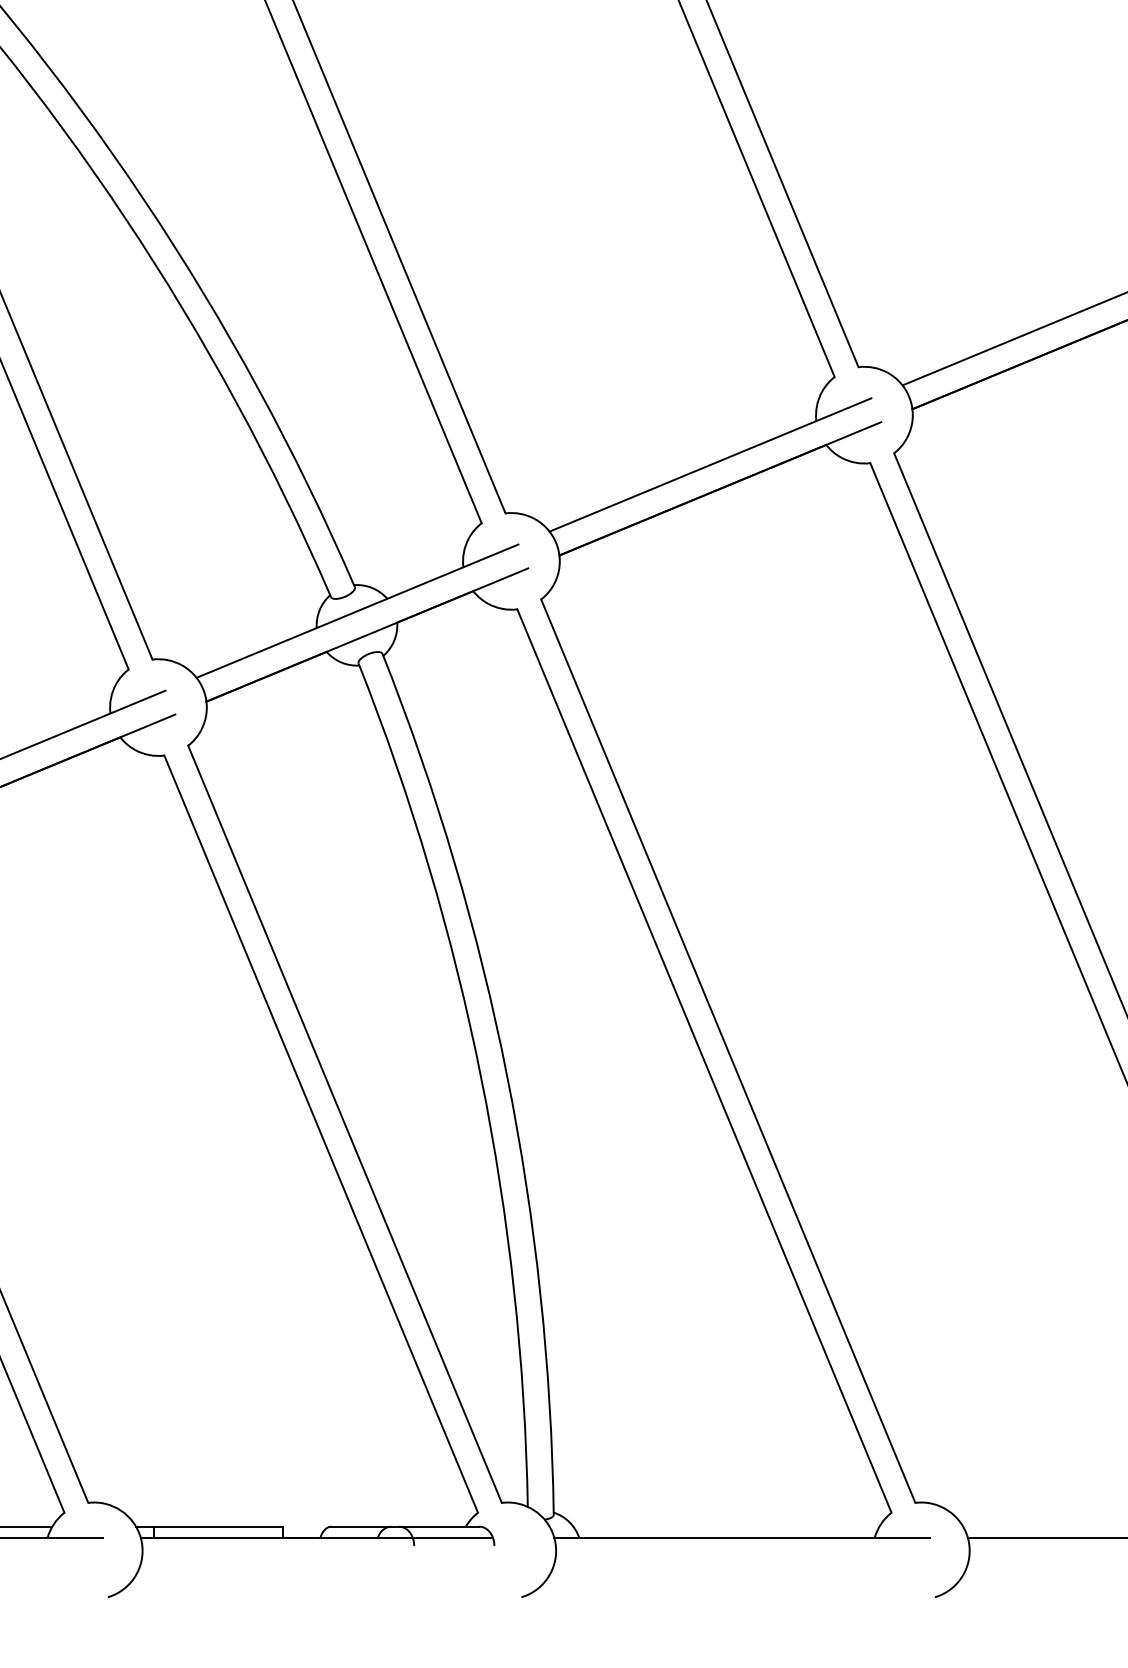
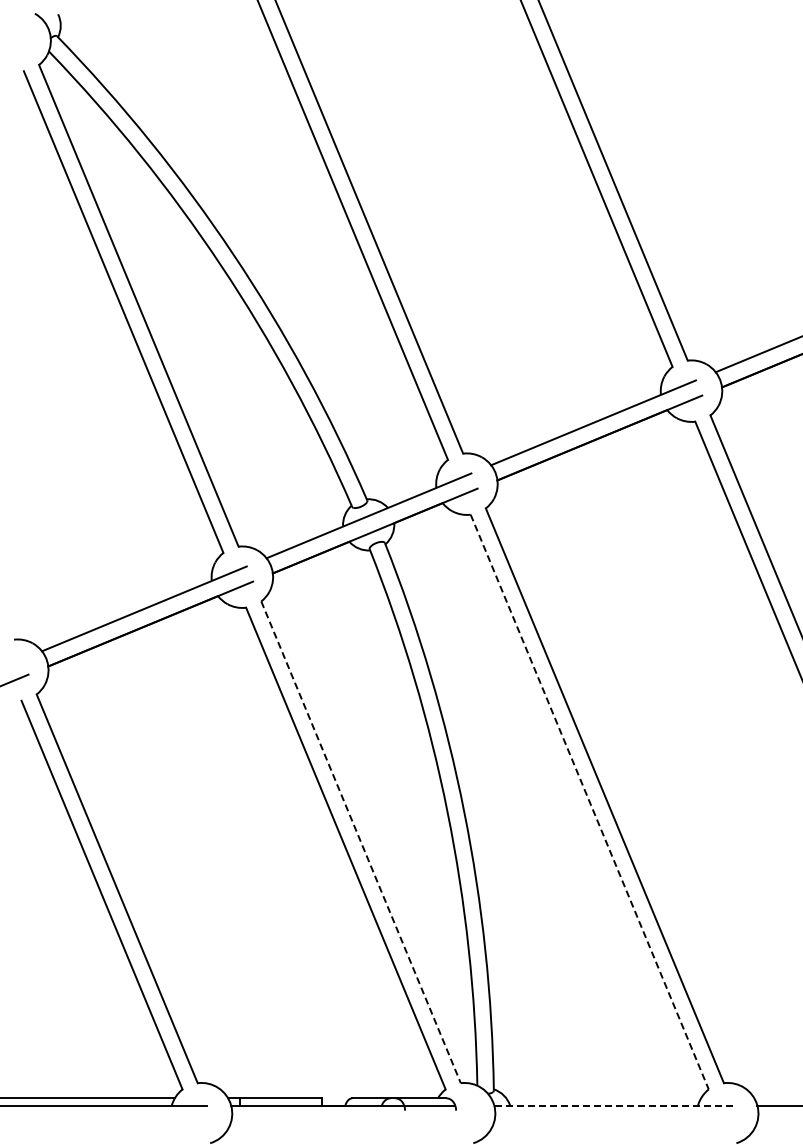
line: (704, 1061) -> (589, 802), solid -> dashed
line: (345, 1124) -> (361, 842), solid -> dashed
line: (741, 1537) -> (613, 1105), solid -> dashed

